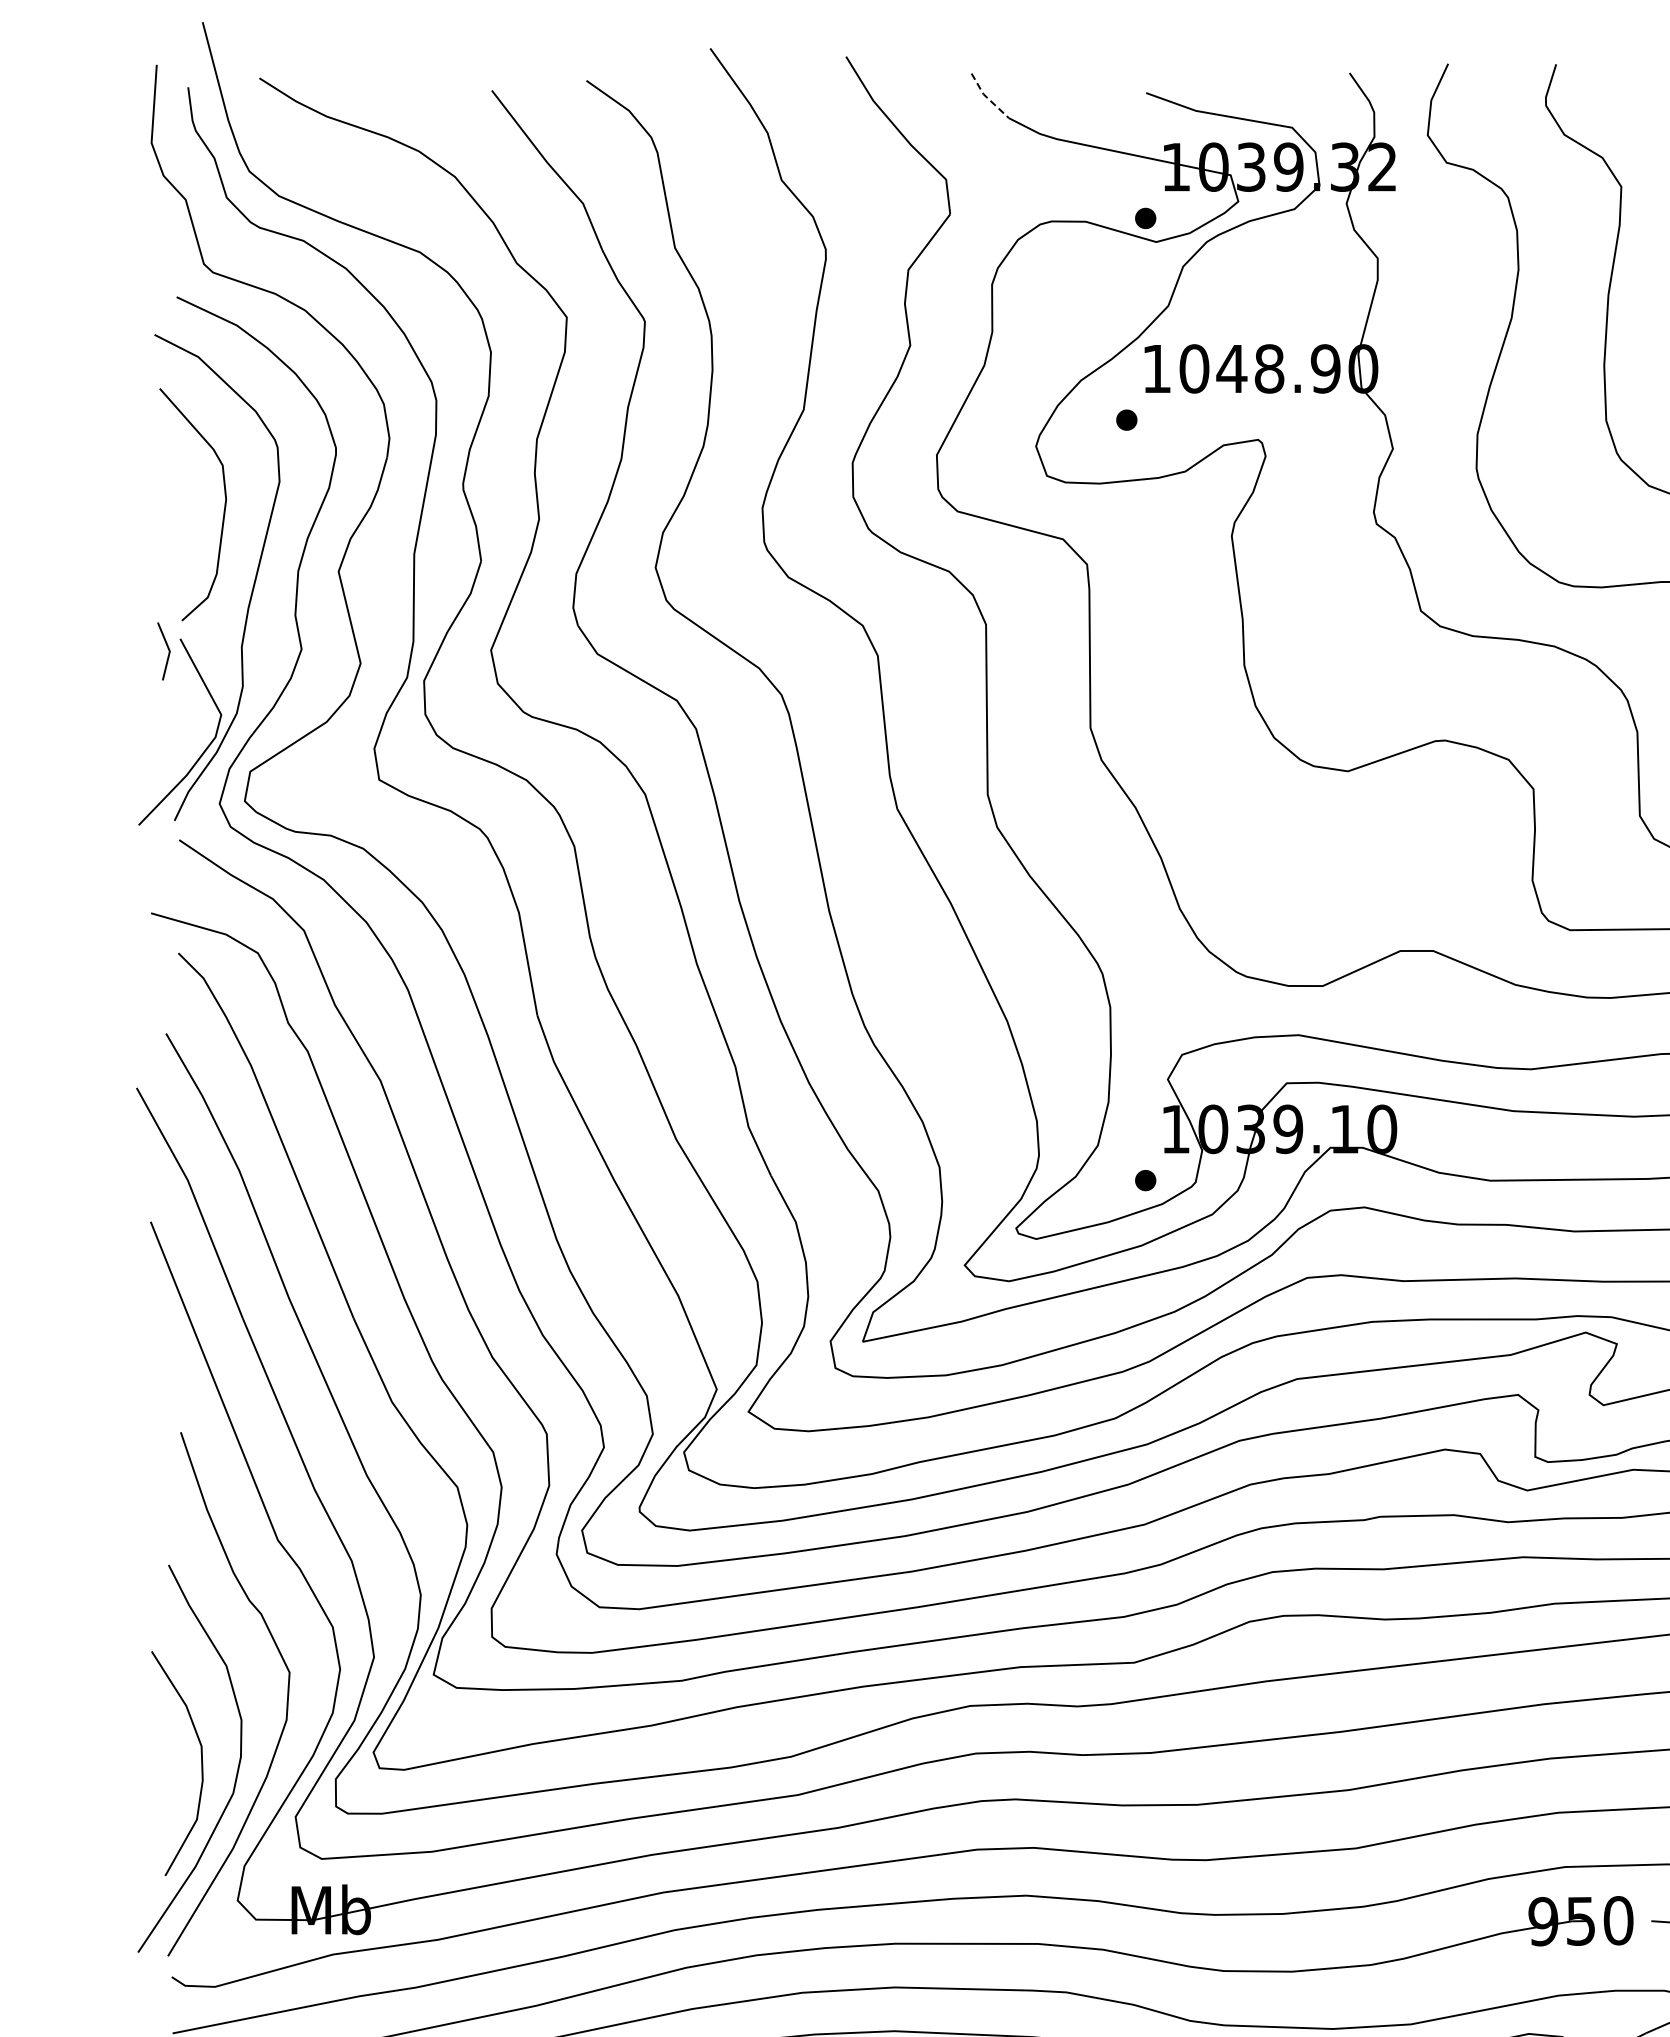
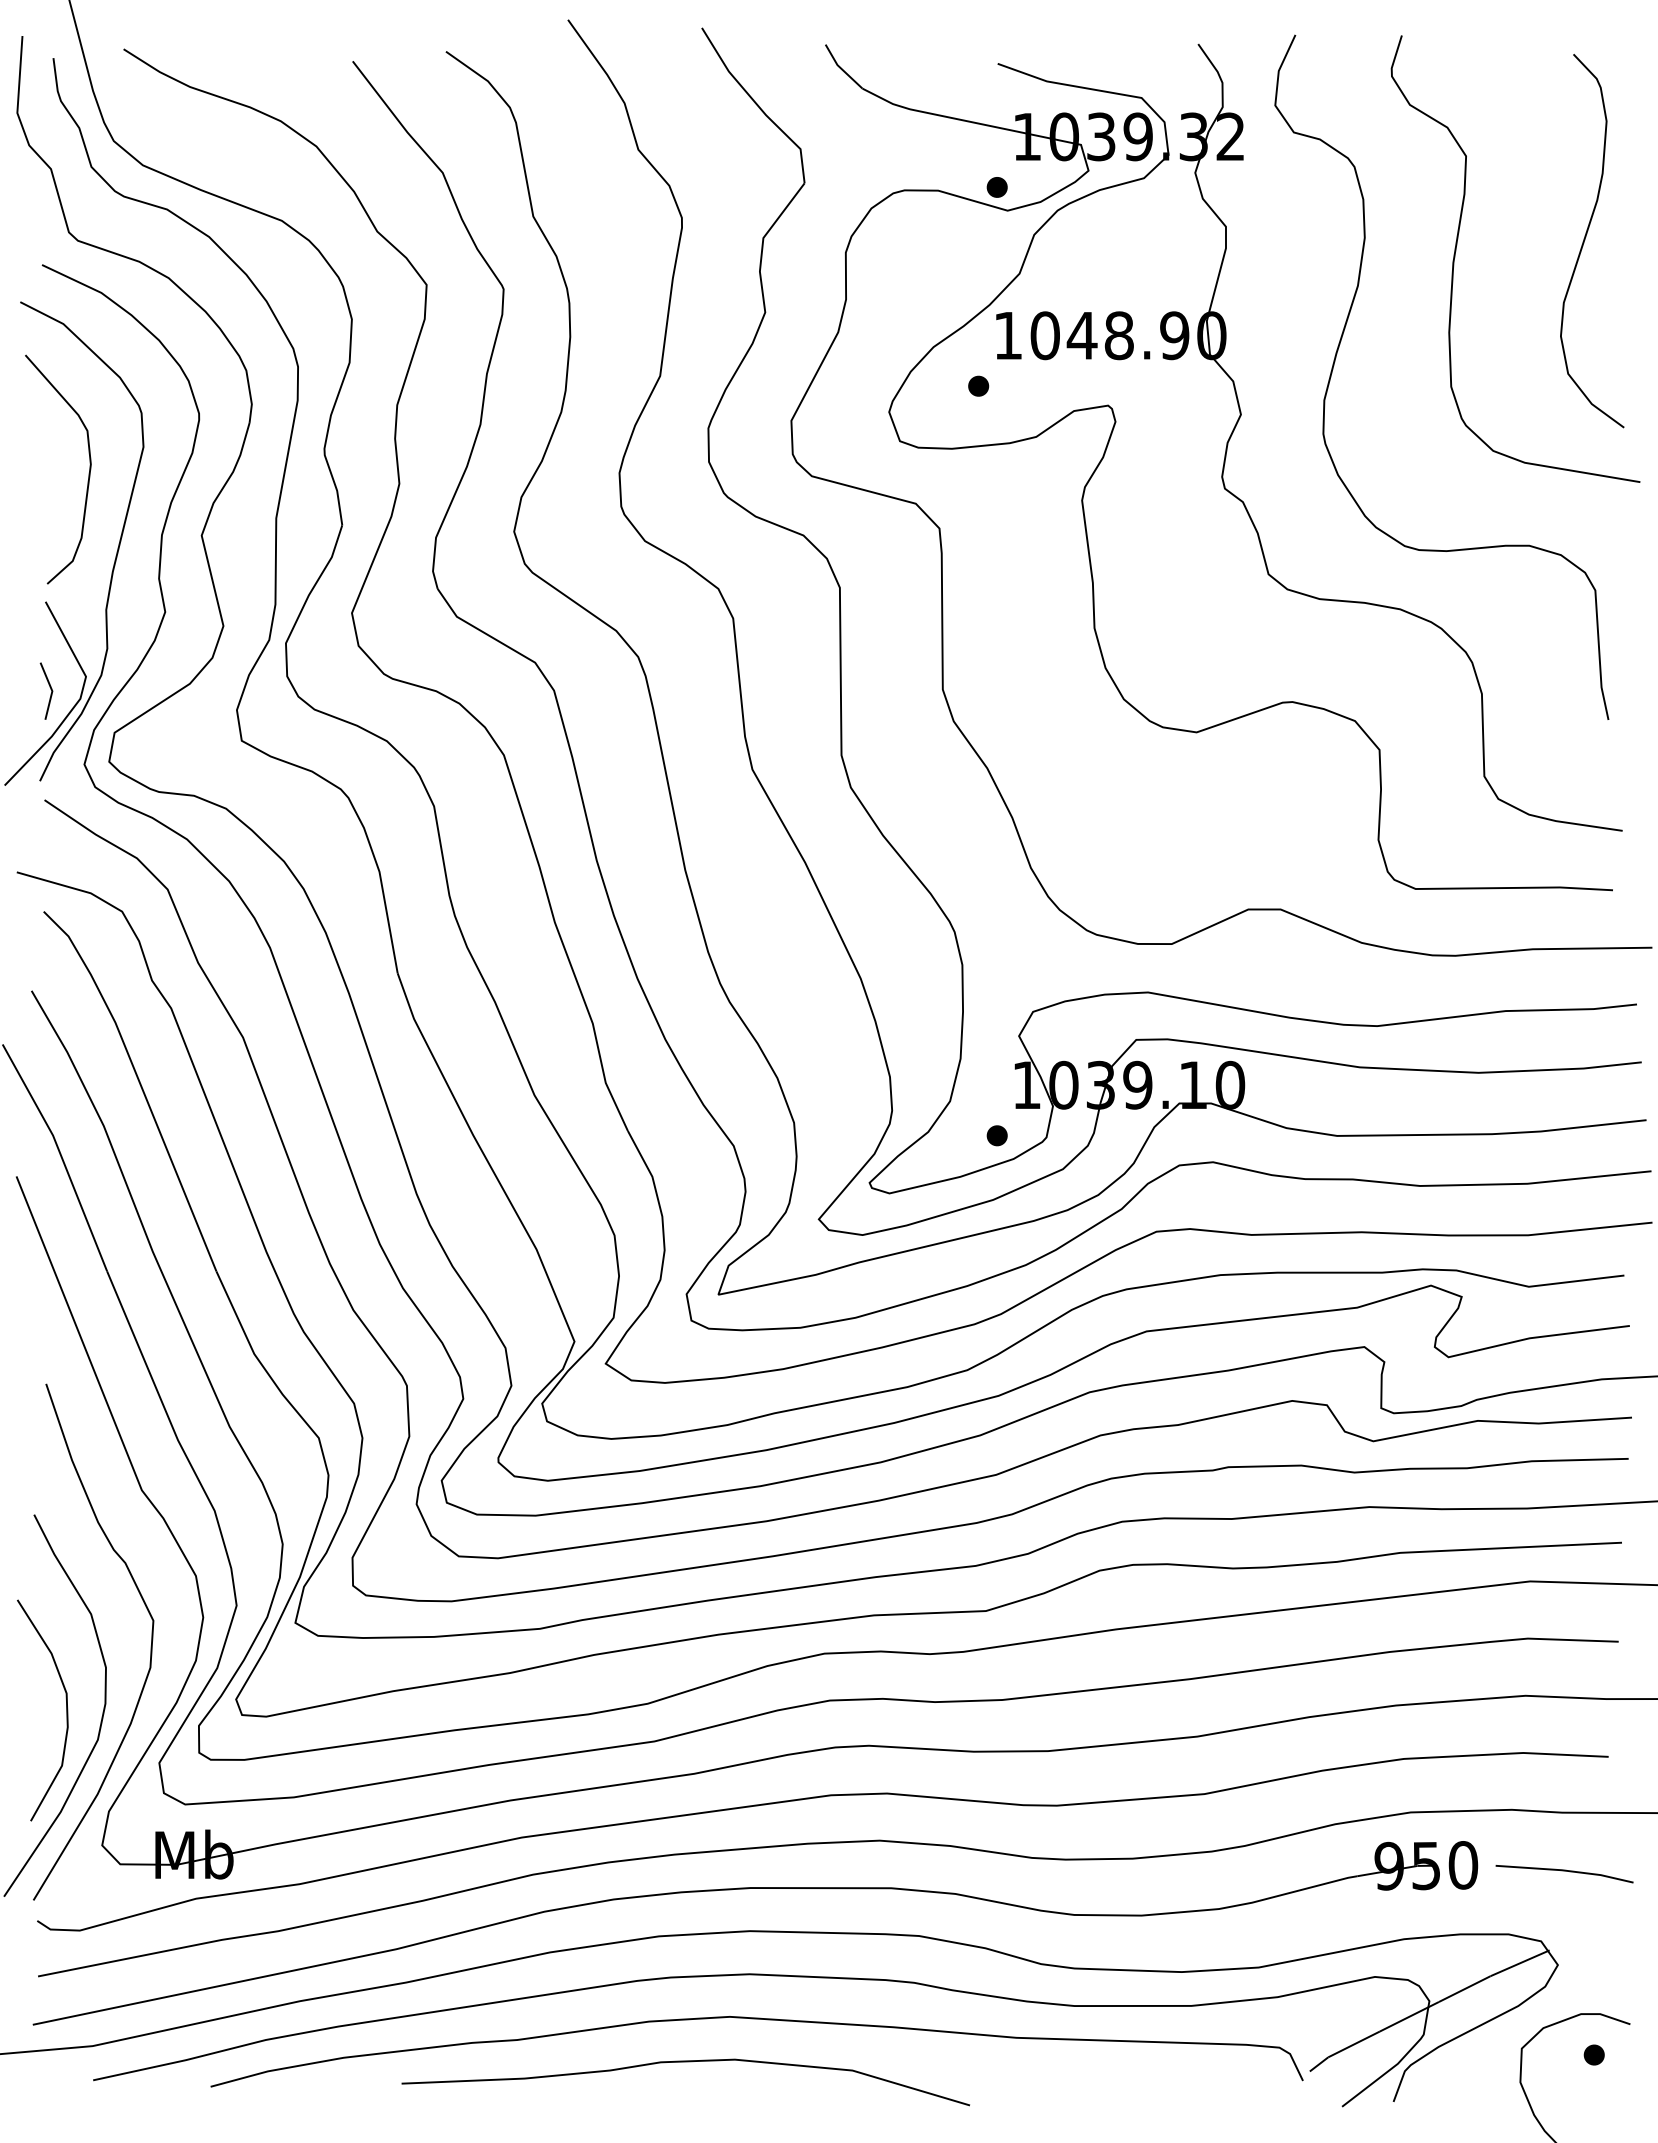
line: (987, 97) -> (841, 68), dashed -> solid
line: (167, 649) -> (50, 689), moved

